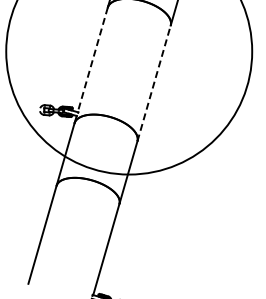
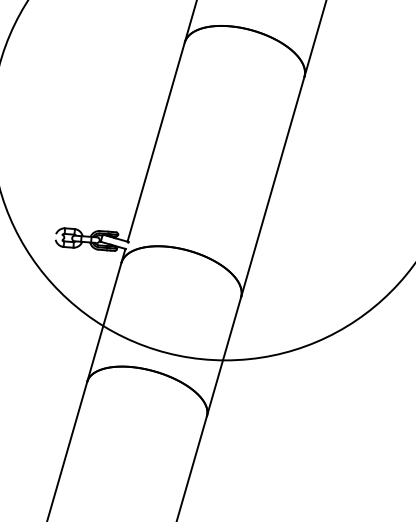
line: (92, 60) -> (155, 143), dashed -> solid
line: (154, 82) -> (273, 185), dashed -> solid

